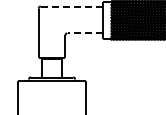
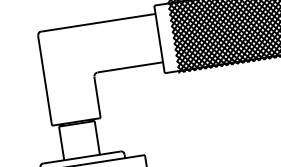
line: (72, 6) -> (99, 22), dashed -> solid
line: (85, 33) -> (130, 67), dashed -> solid

